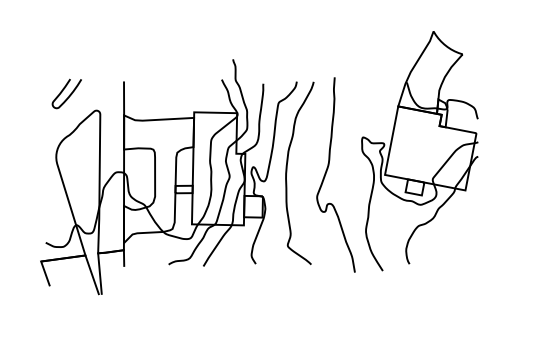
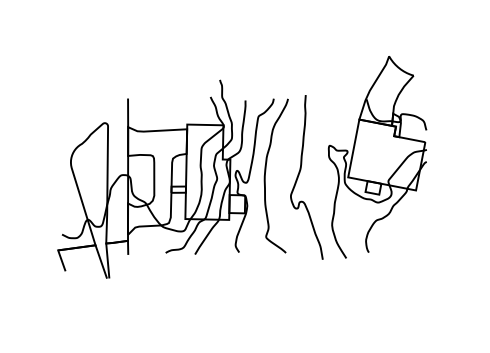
curve: (64, 90) -> (77, 106), removed

